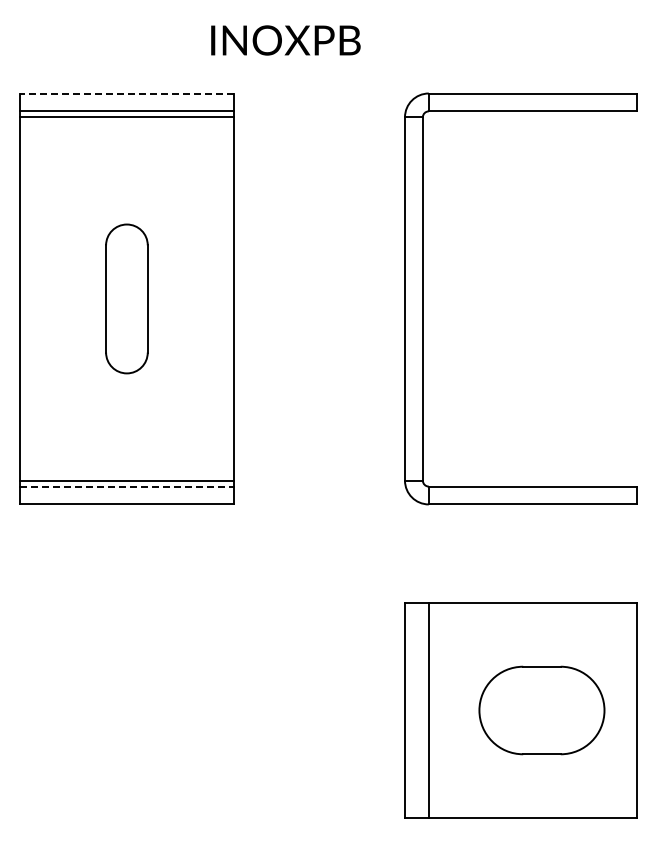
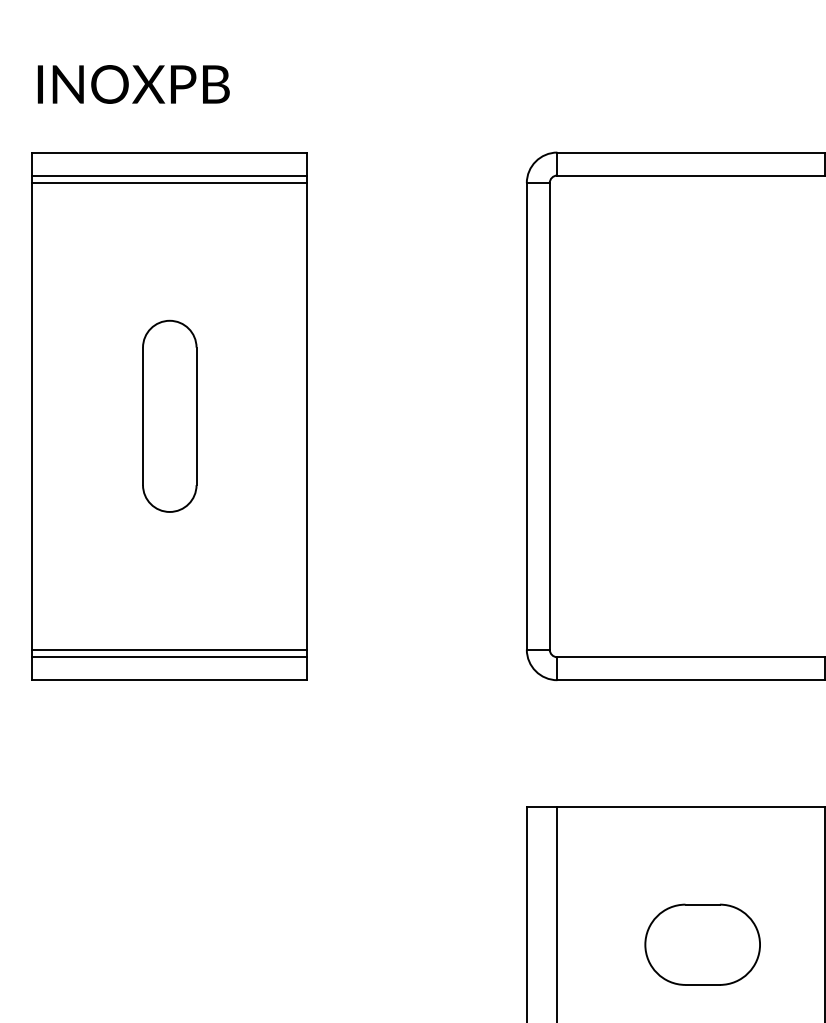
text: (285, 40) -> (133, 84), moved
line: (126, 93) -> (169, 152), dashed -> solid
line: (127, 486) -> (170, 657), dashed -> solid
part: (541, 710) -> (702, 944), size x0.71

